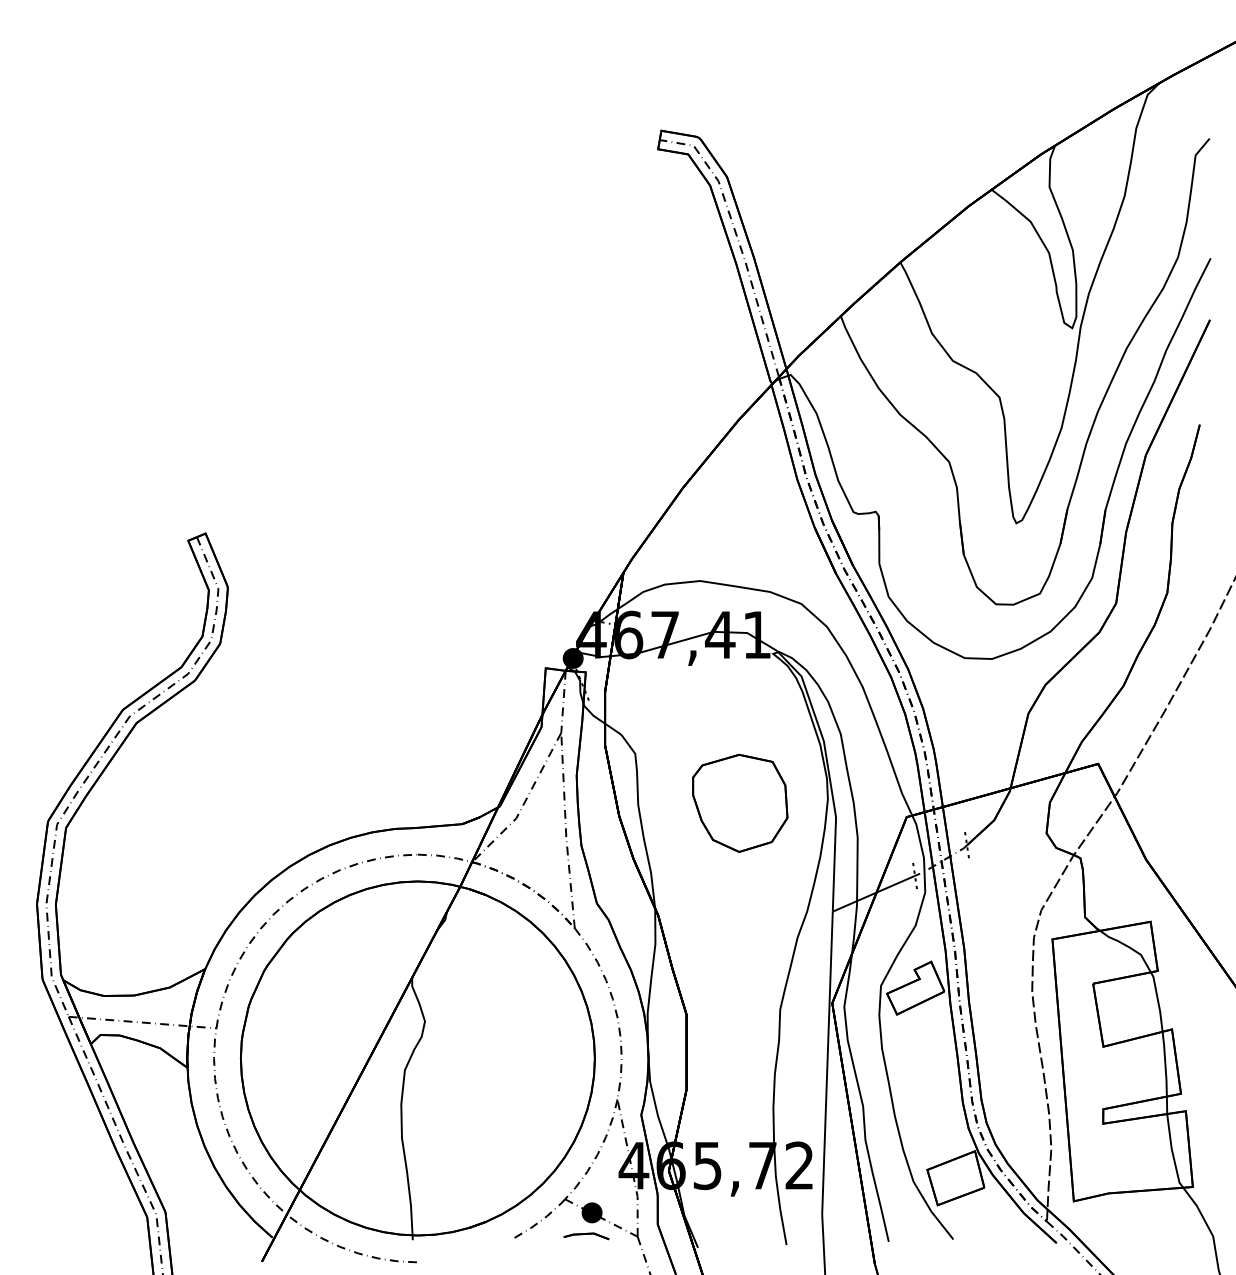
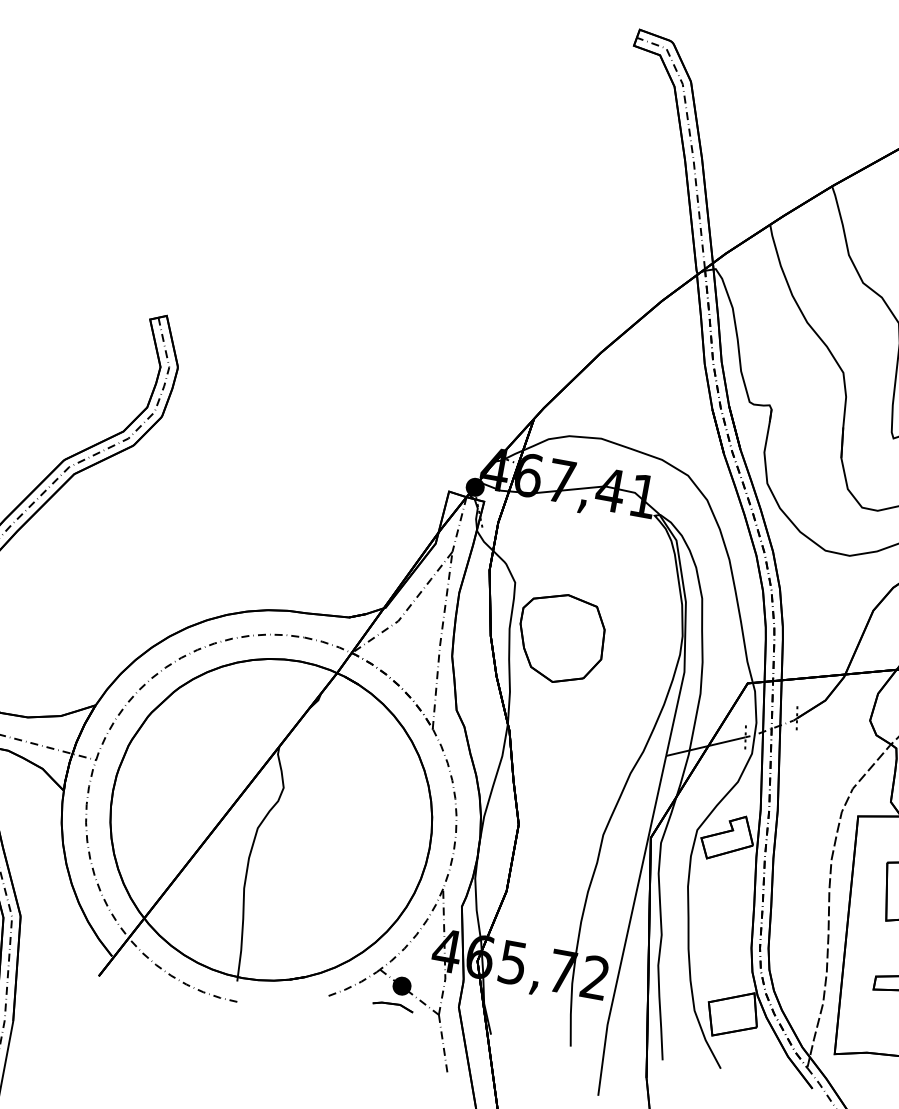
part: (740, 802) -> (561, 637), moved

